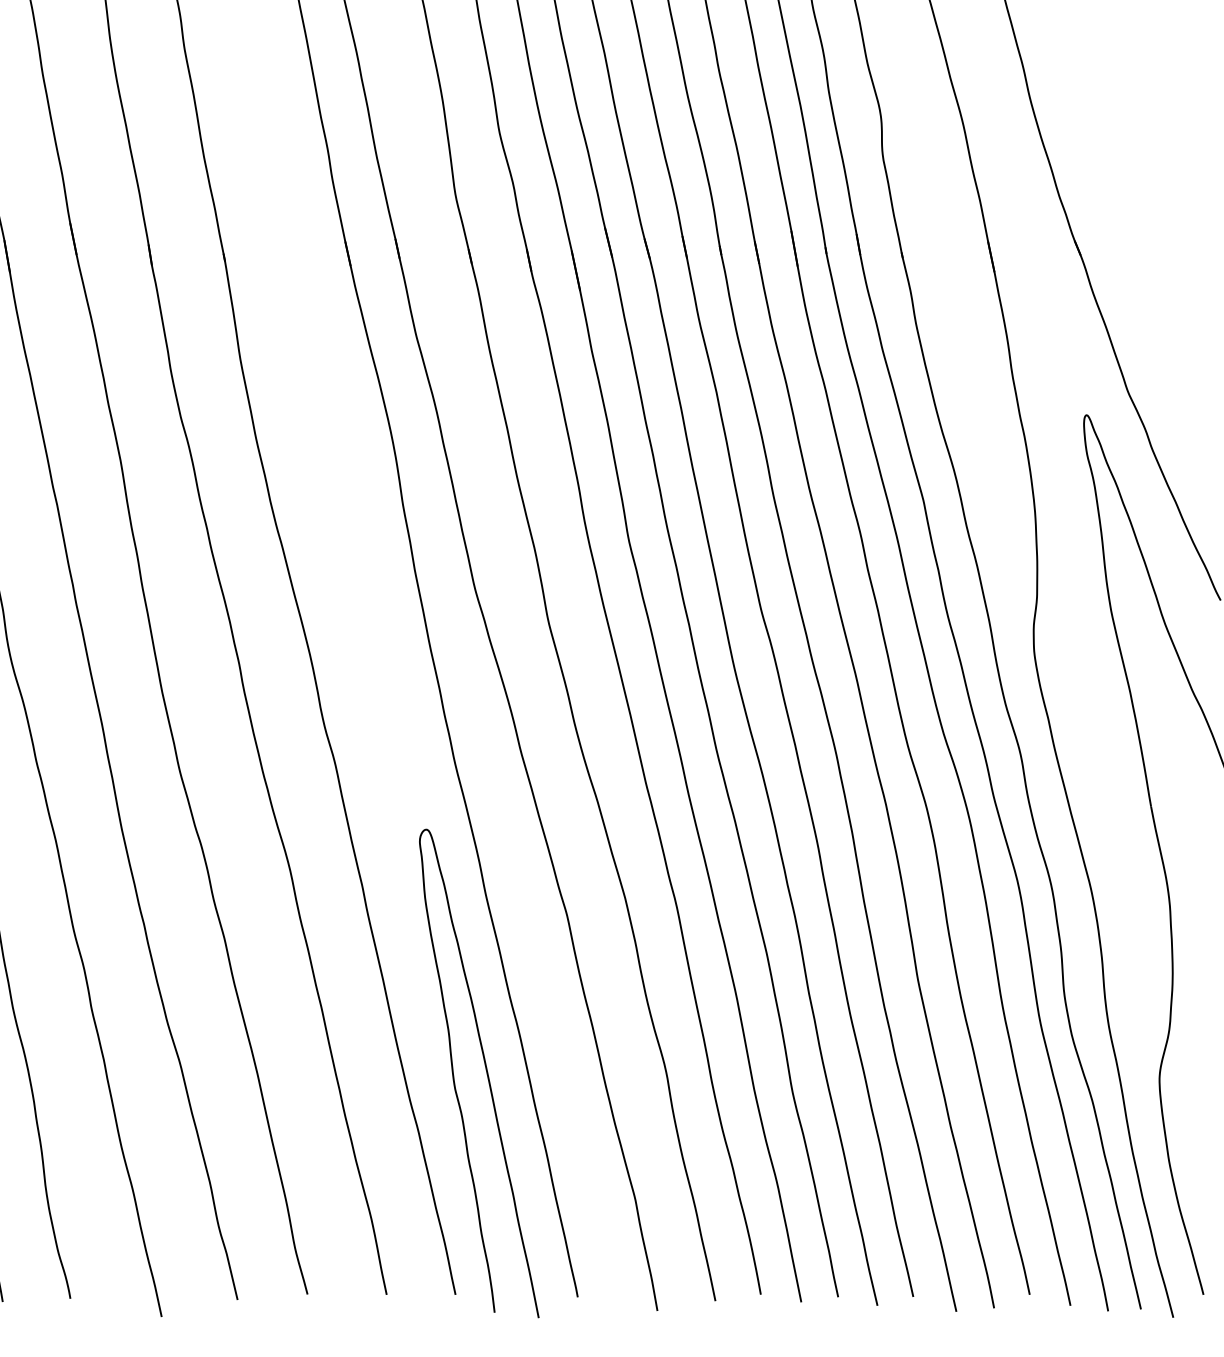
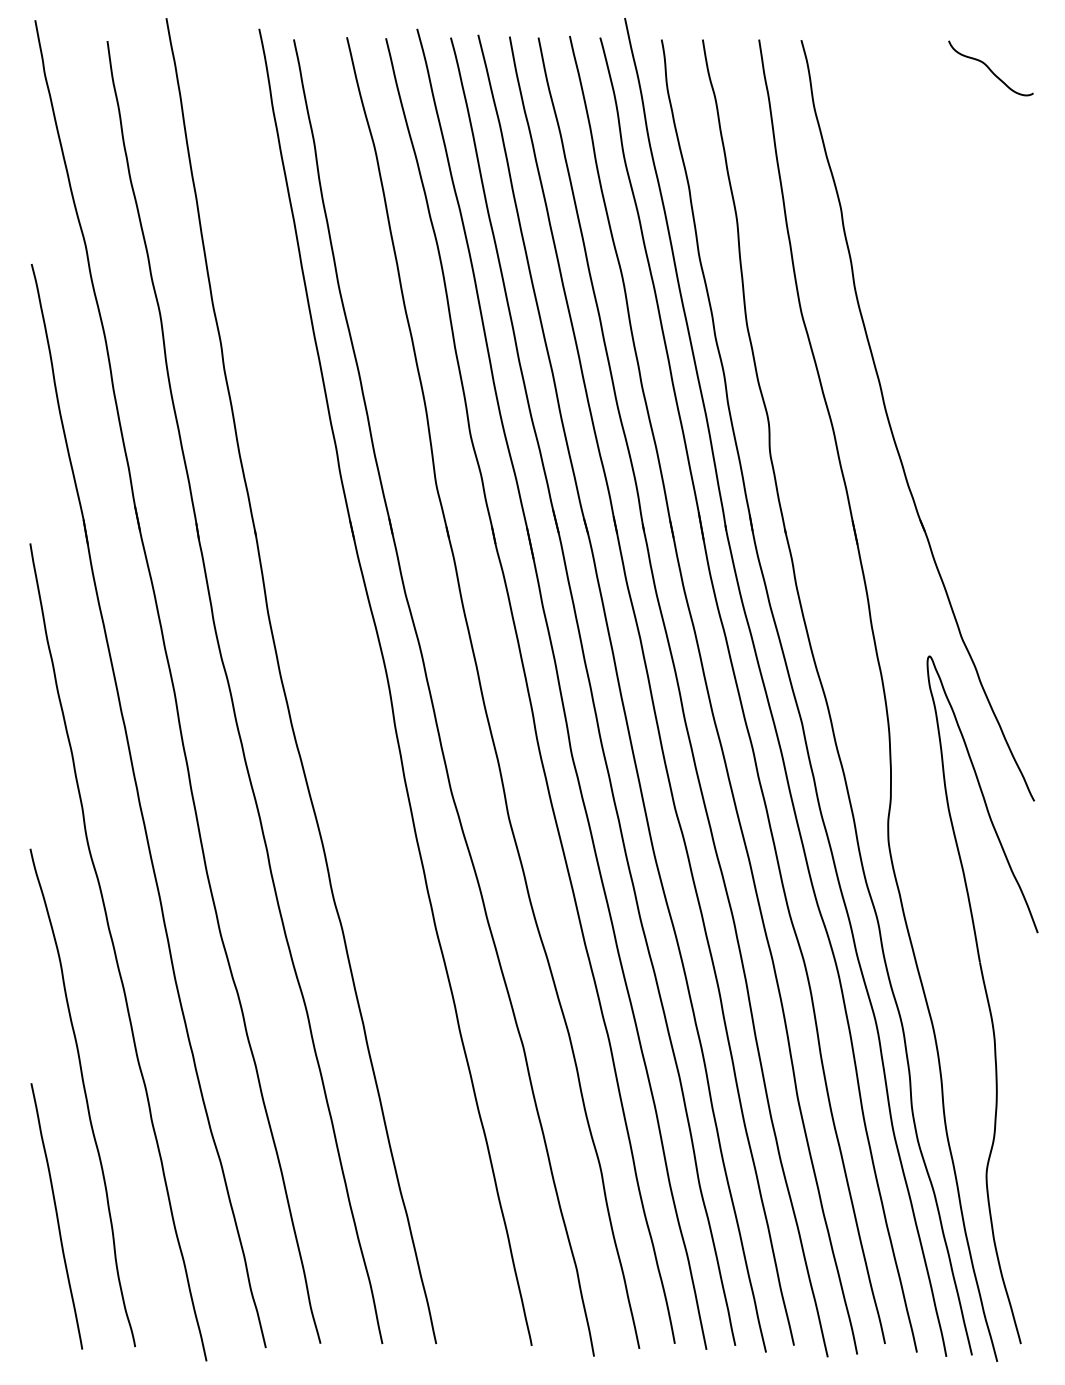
curve: (485, 1070) -> (459, 1168), removed

